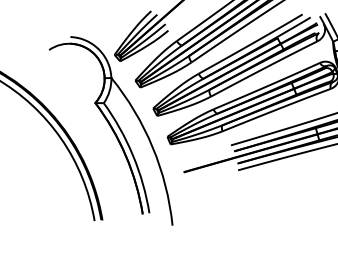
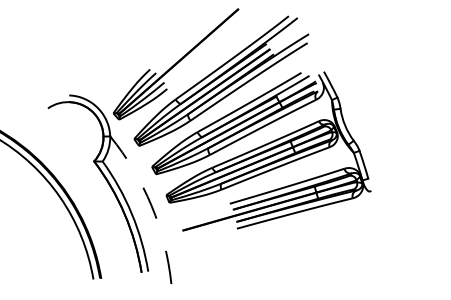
arc: (152, 147) -> (151, 205), solid -> dashed

